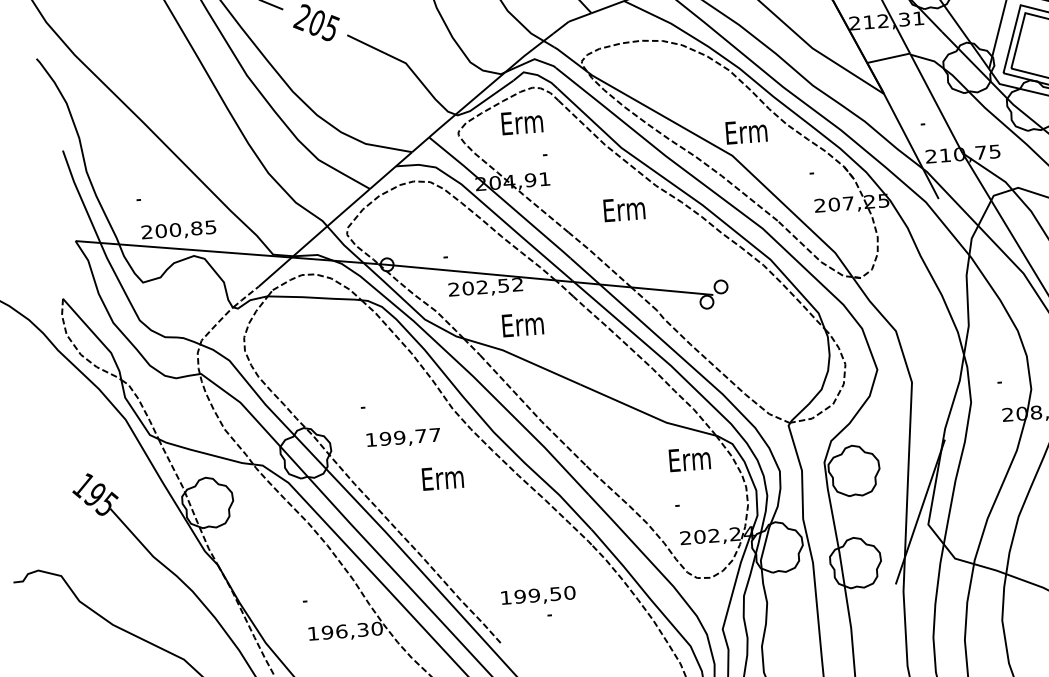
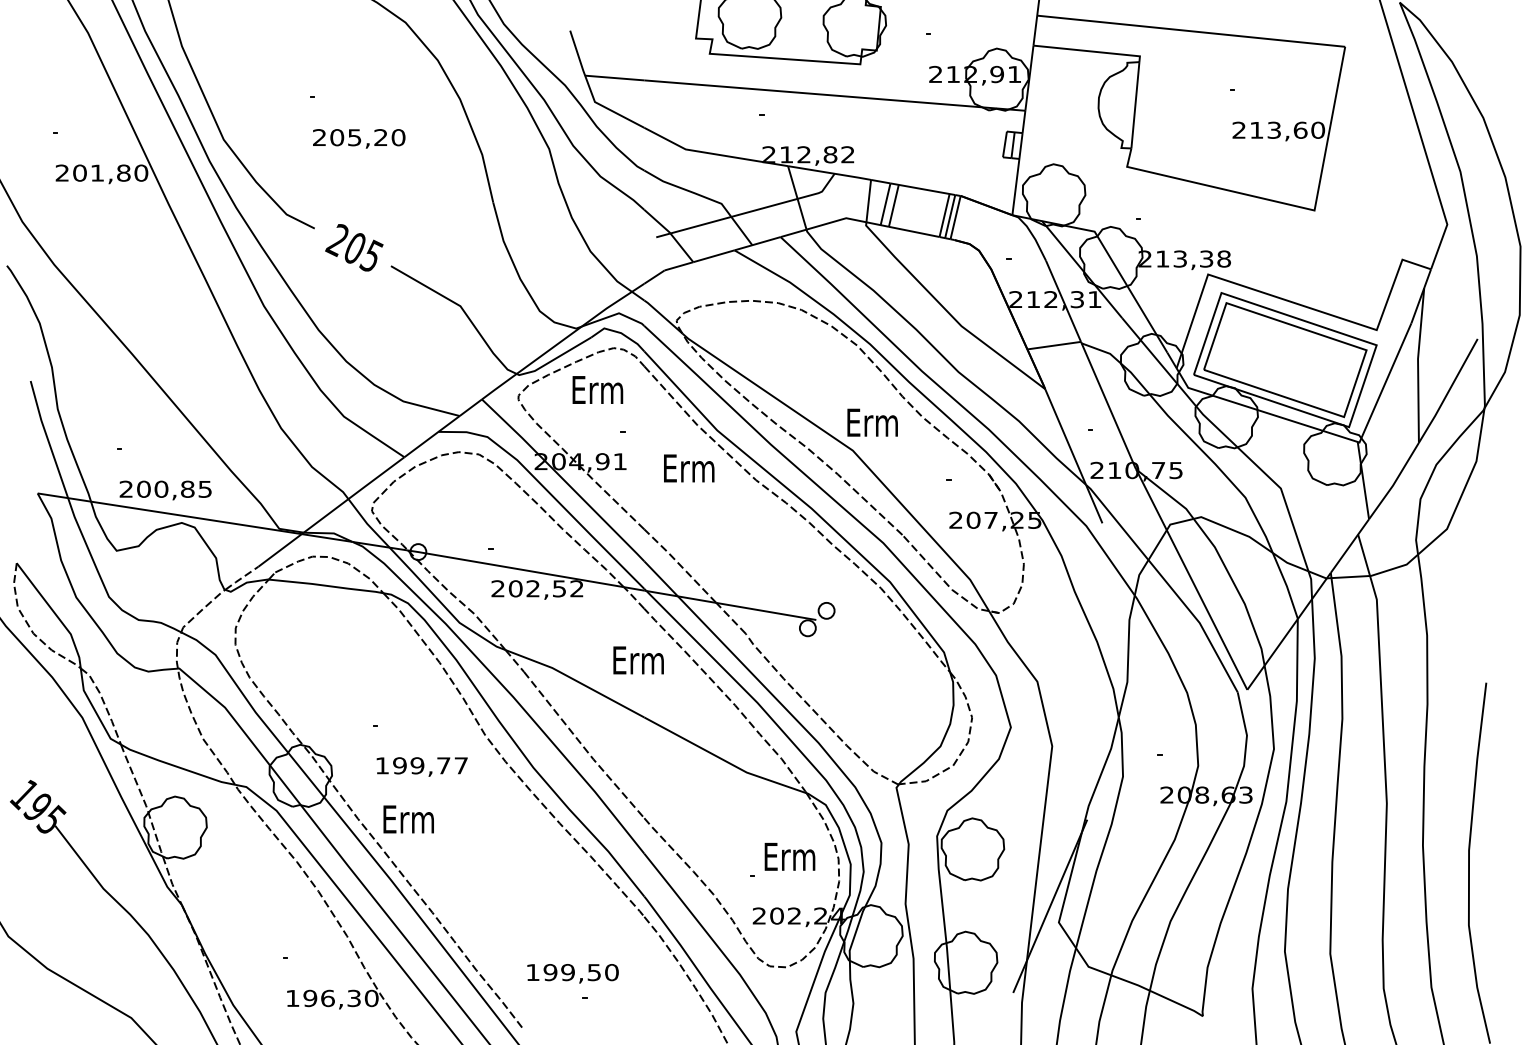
text: (624, 209) -> (689, 468), moved
text: (522, 324) -> (638, 660), moved
text: (689, 459) -> (789, 856), moved
text: (442, 478) -> (408, 819), moved

